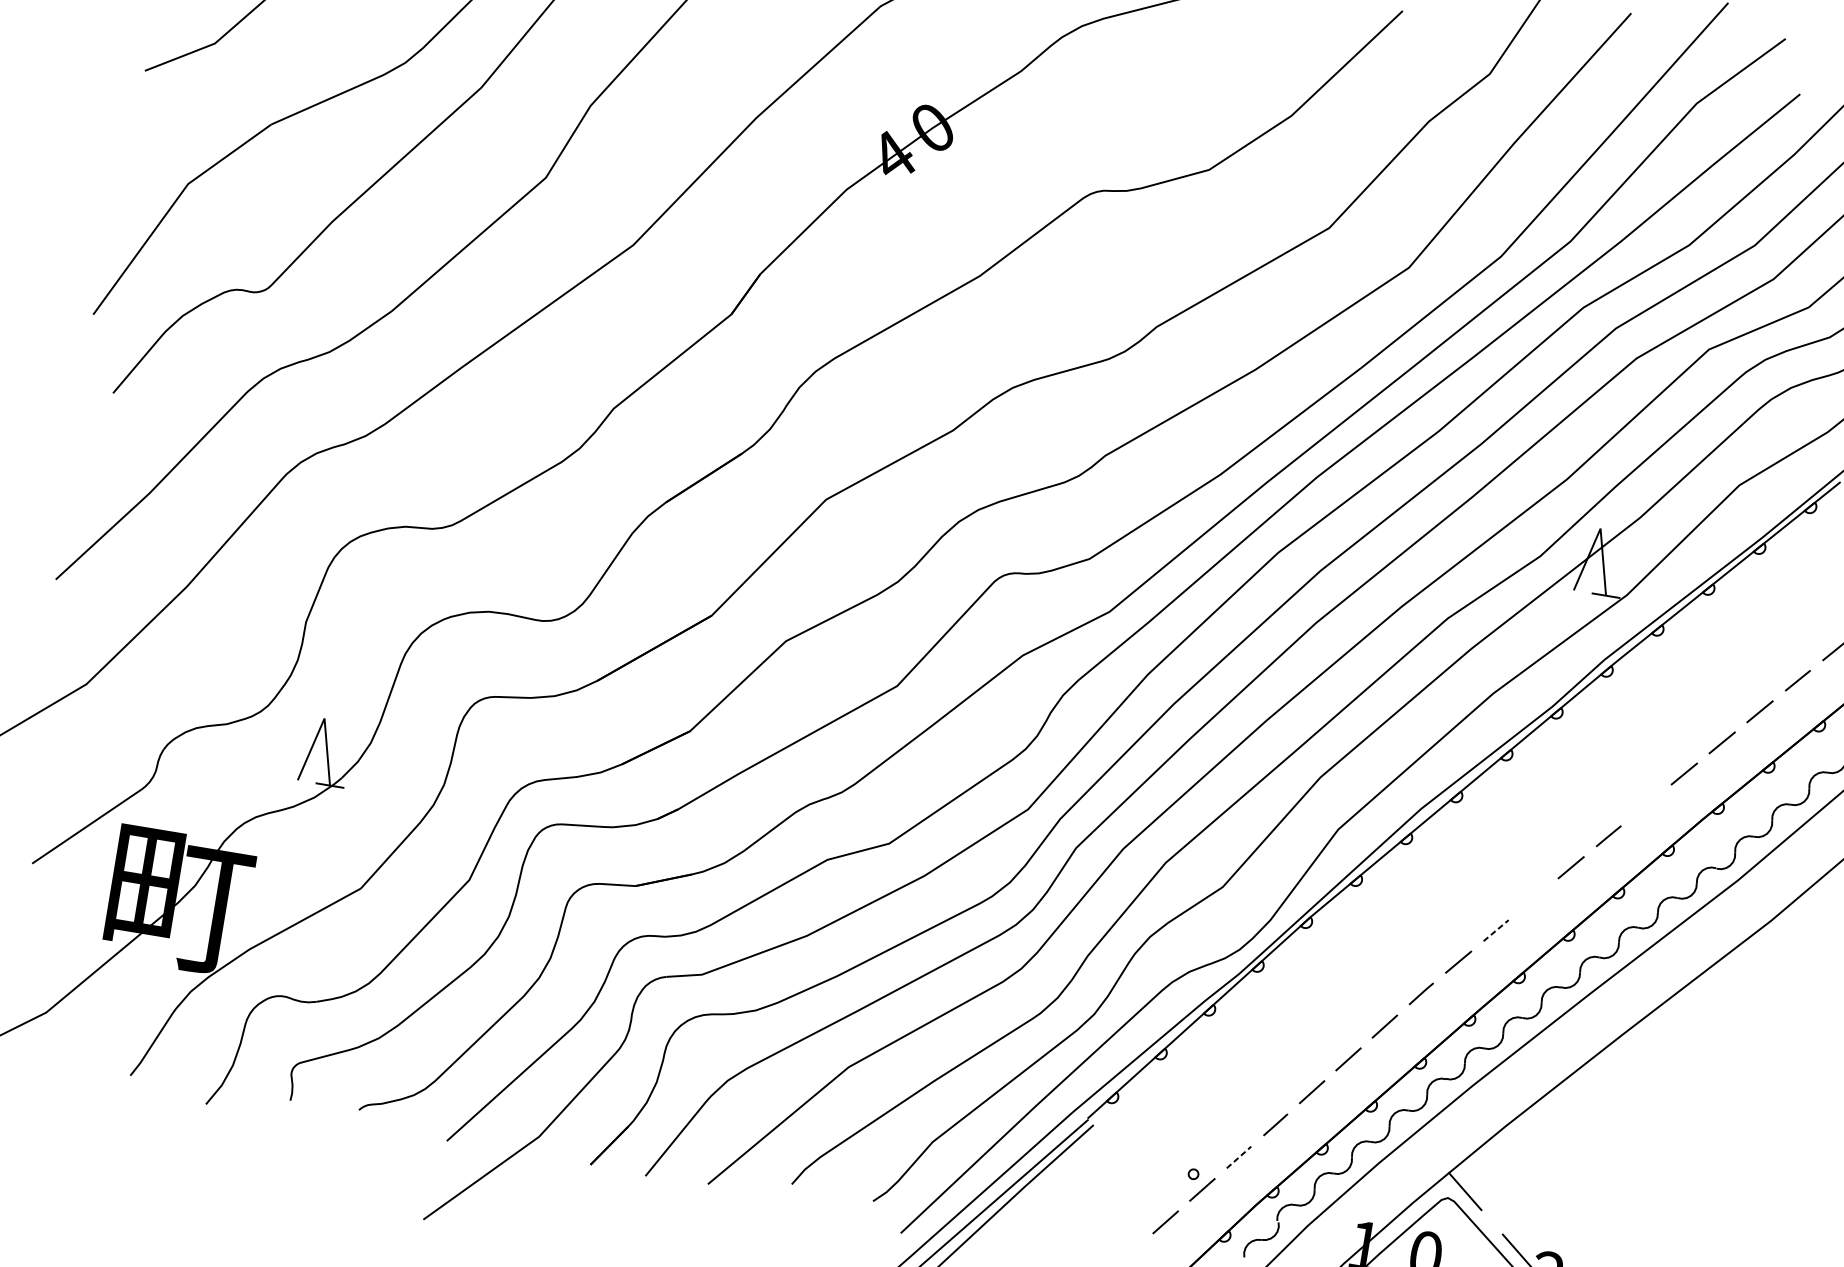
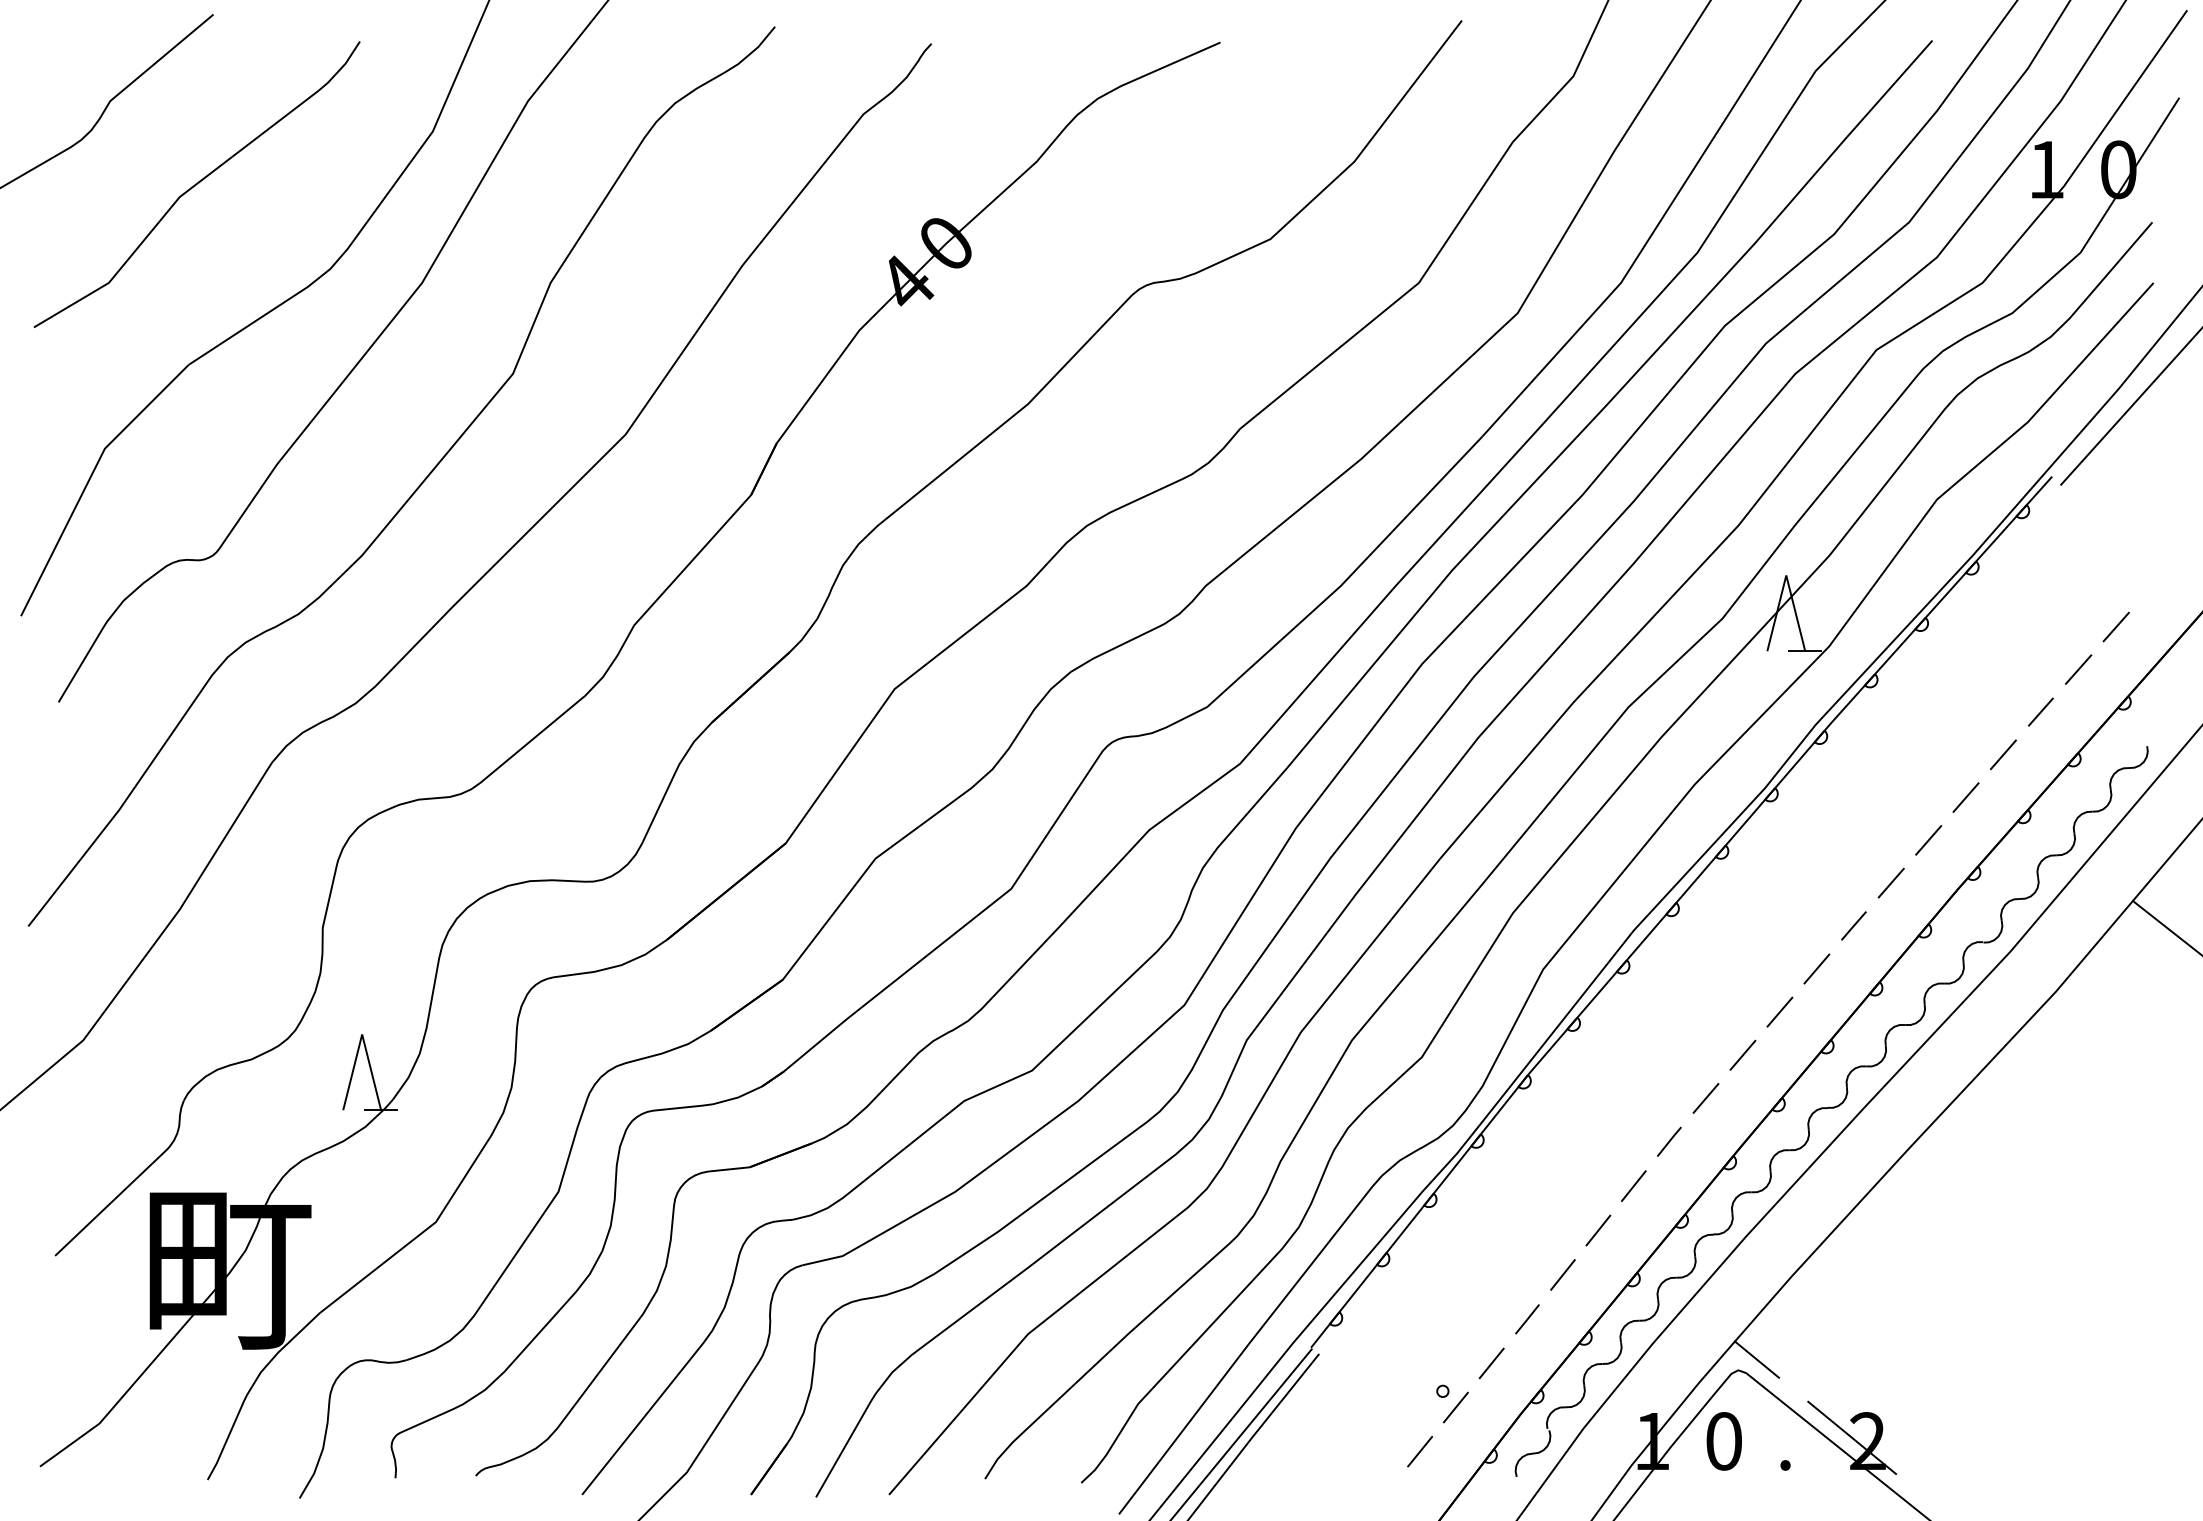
line: (1645, 804) -> (1890, 882), added
line: (1533, 898) -> (1779, 1011), added
line: (1495, 930) -> (1742, 1055), dashed -> solid
line: (1238, 1157) -> (1491, 1363), dashed -> solid

